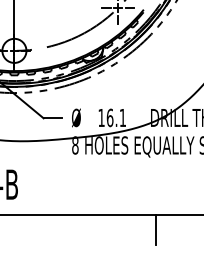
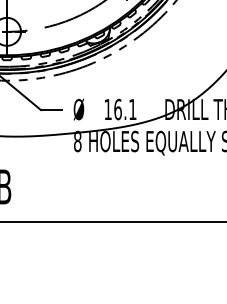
line: (156, 229) -> (171, 238), removed

